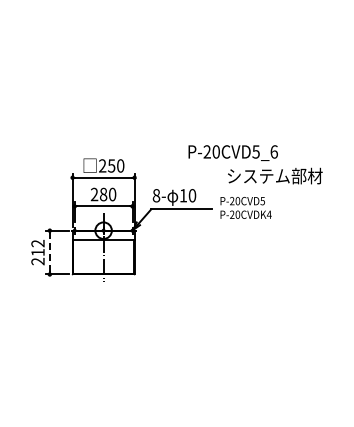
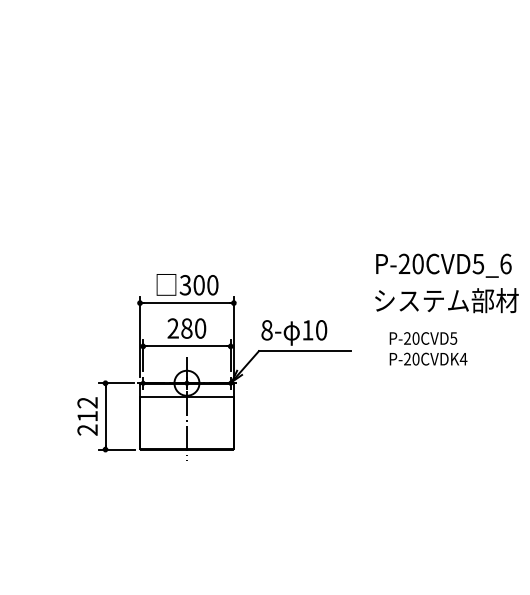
text: (232, 152) -> (442, 264), moved
text: (107, 165) -> (192, 284), 250 -> 300
text: (245, 207) -> (427, 348), moved
line: (49, 252) -> (104, 416), dashed -> solid

